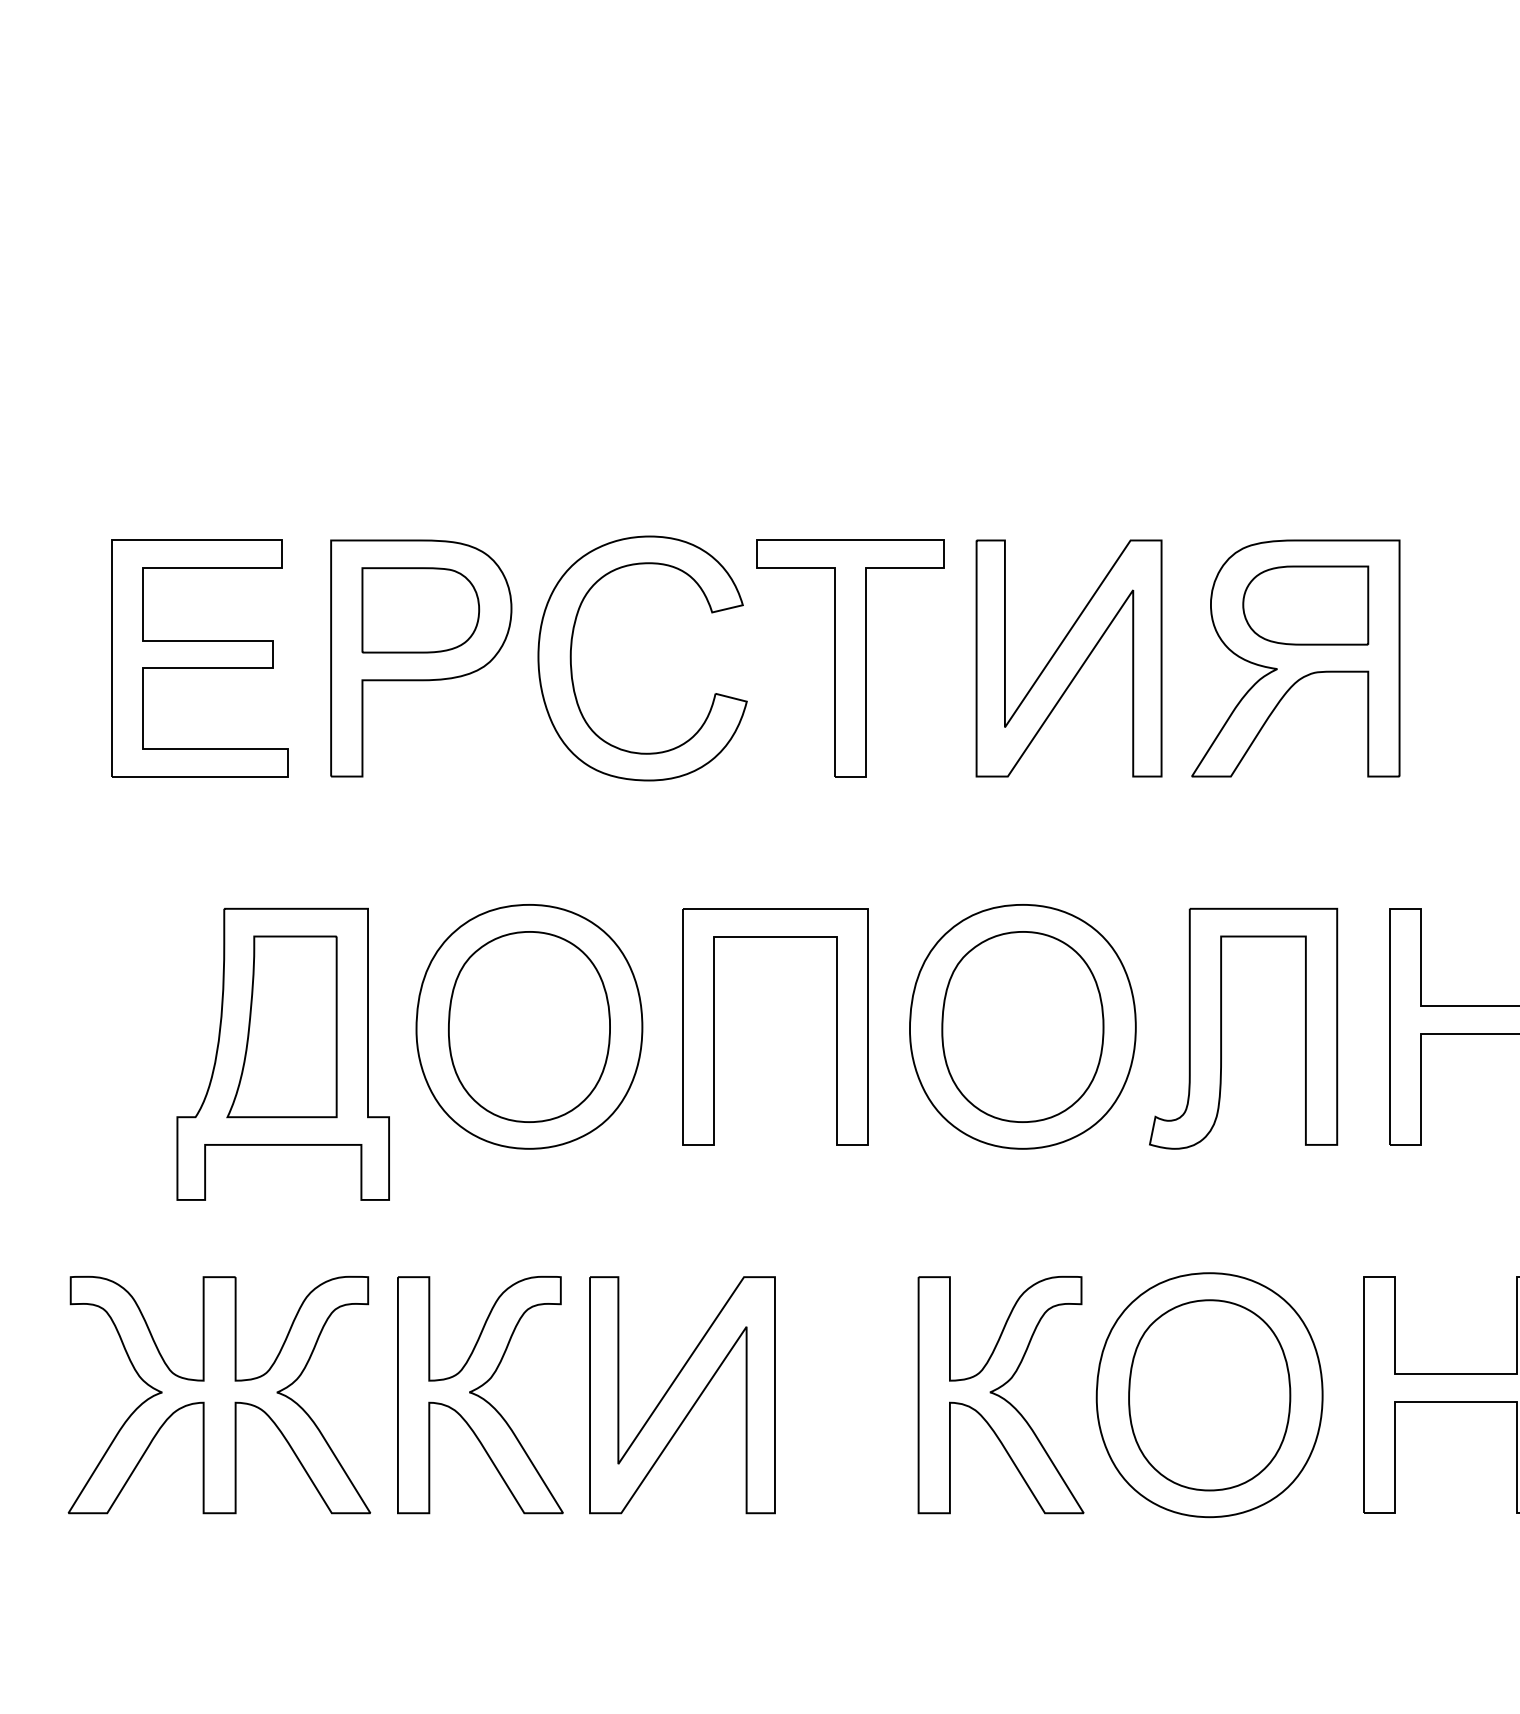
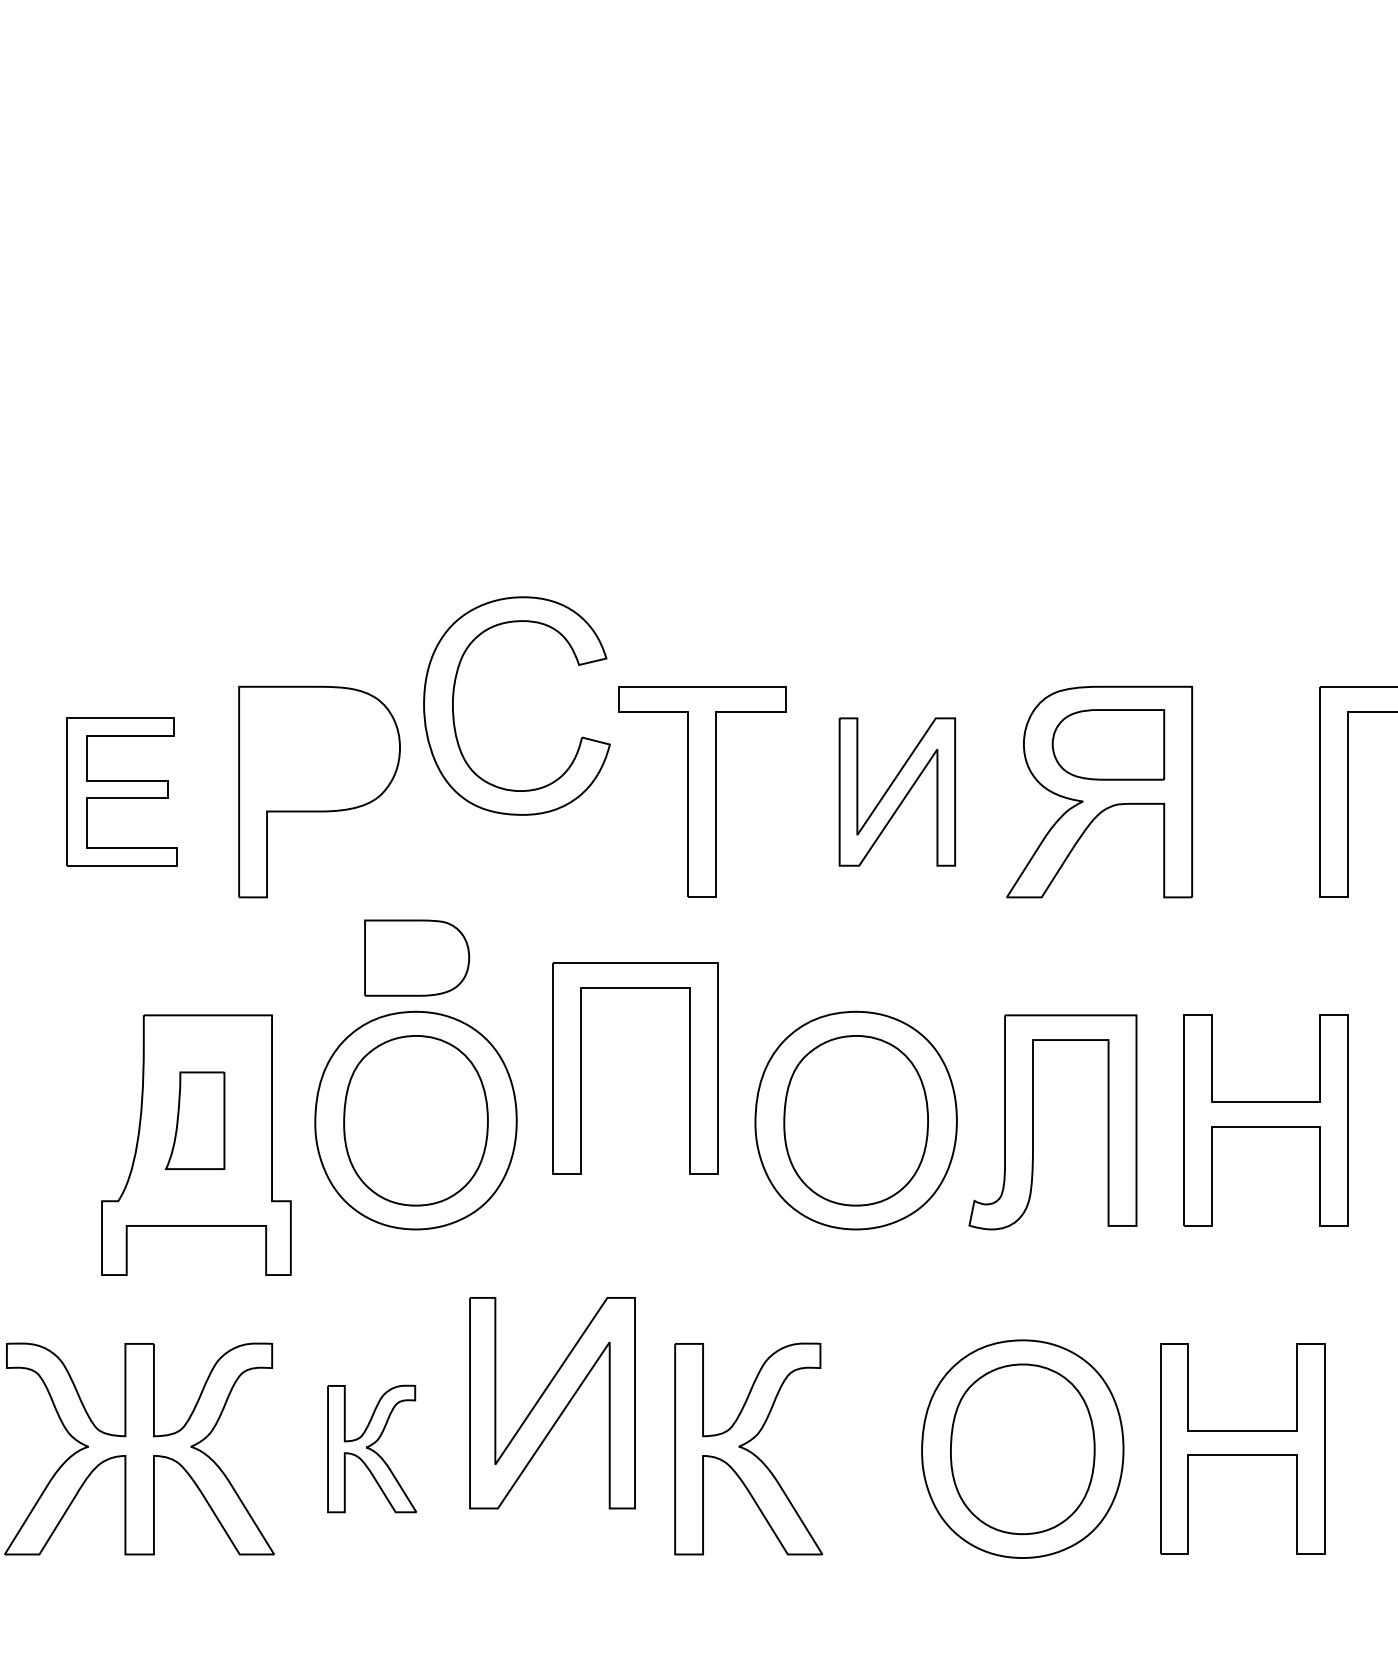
part: (421, 609) -> (417, 957), moved
part: (200, 657) -> (122, 791), size x0.7
part: (1069, 657) -> (897, 791), size x0.7
part: (572, 666) -> (454, 713), moved
part: (281, 1026) -> (194, 1120), size x0.6
part: (714, 1026) -> (581, 1068), moved
part: (479, 1394) -> (371, 1448), size x0.6
part: (1000, 1394) -> (748, 1448), moved
part: (682, 1395) -> (552, 1403), moved

